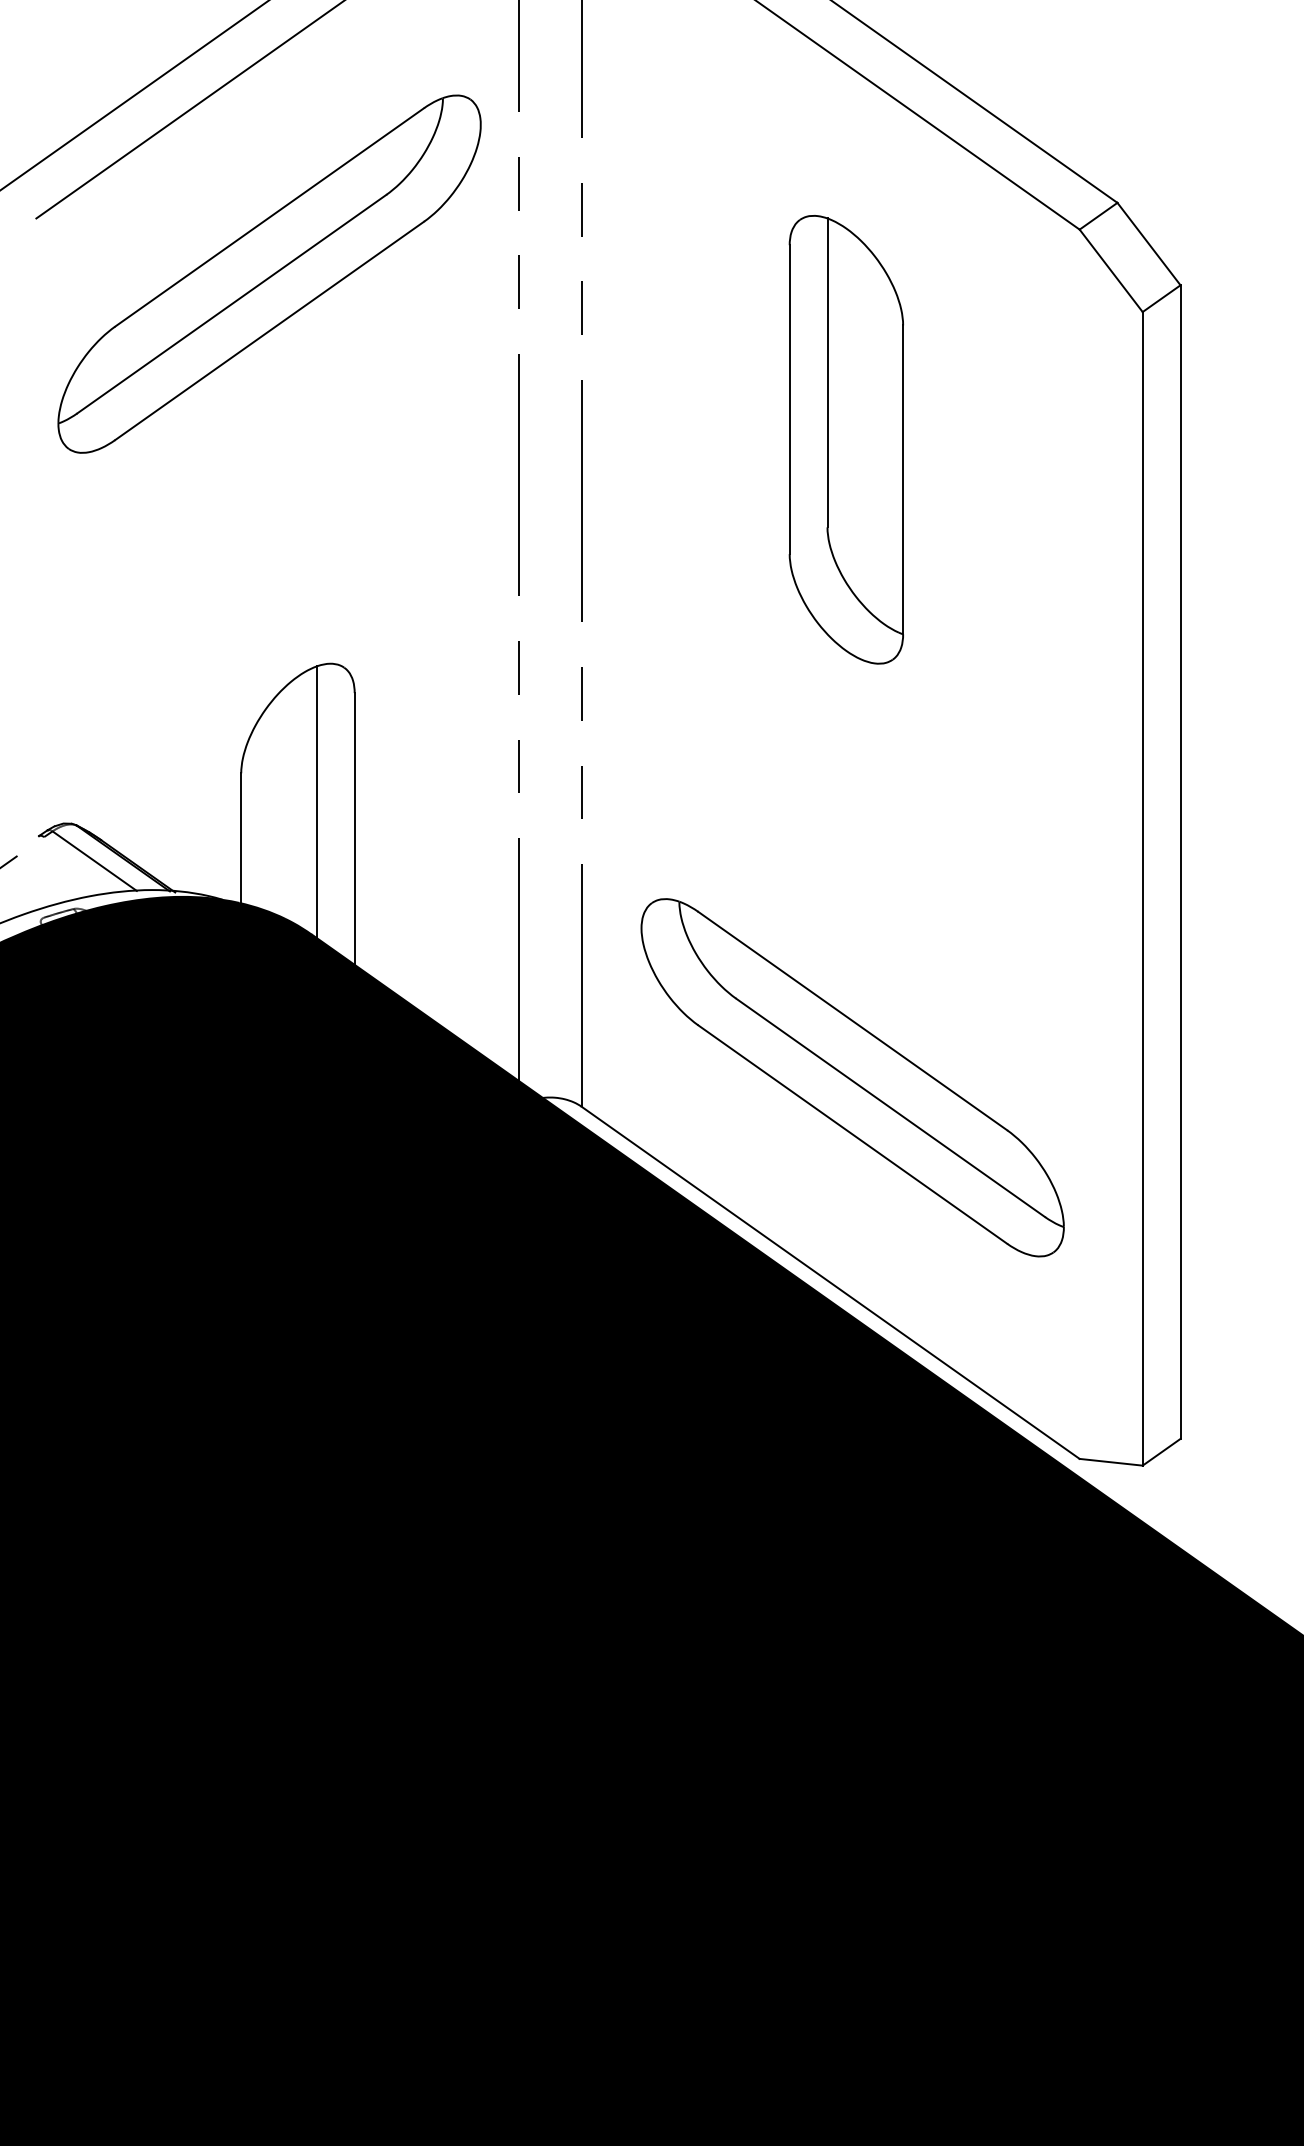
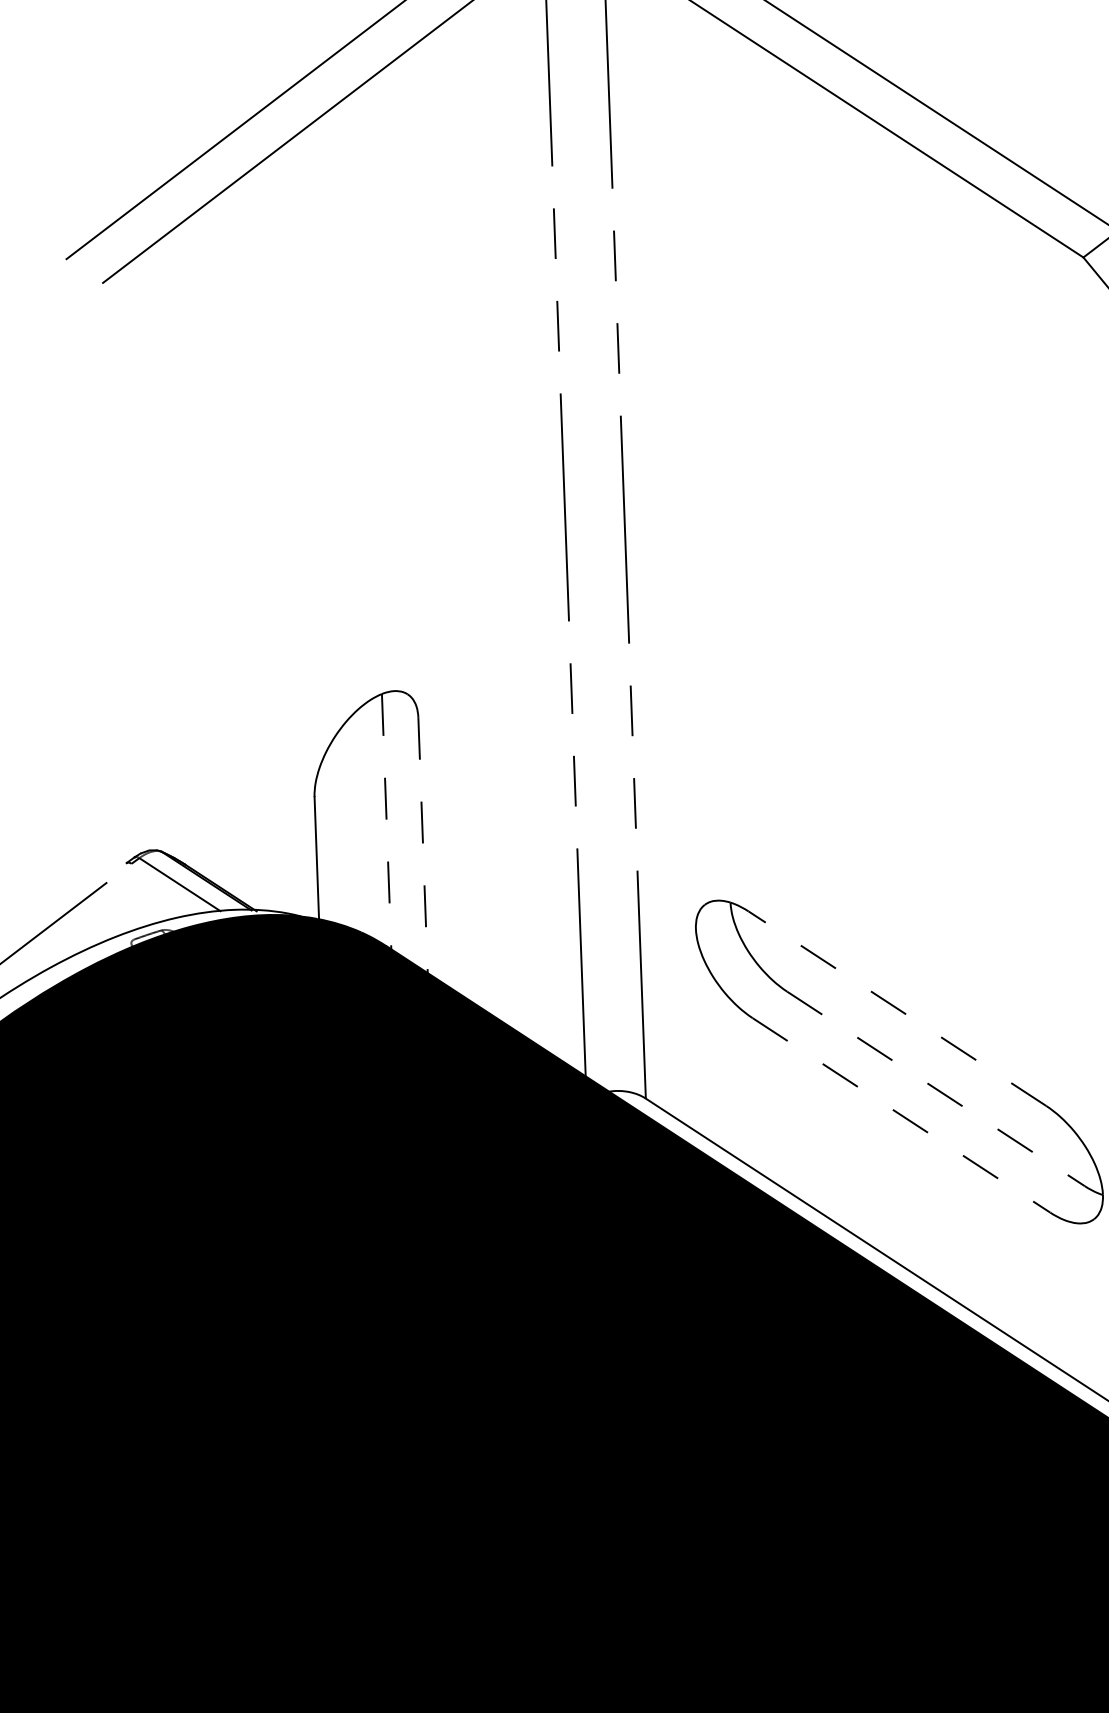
part: (269, 273) -> (323, 326), removed
part: (845, 439) -> (870, 462), removed
line: (316, 802) -> (386, 821), solid -> dashed
line: (354, 829) -> (422, 845), solid -> dashed
line: (852, 1020) -> (897, 1008), solid -> dashed
line: (890, 1108) -> (936, 1089), solid -> dashed
line: (853, 1134) -> (902, 1115), solid -> dashed

